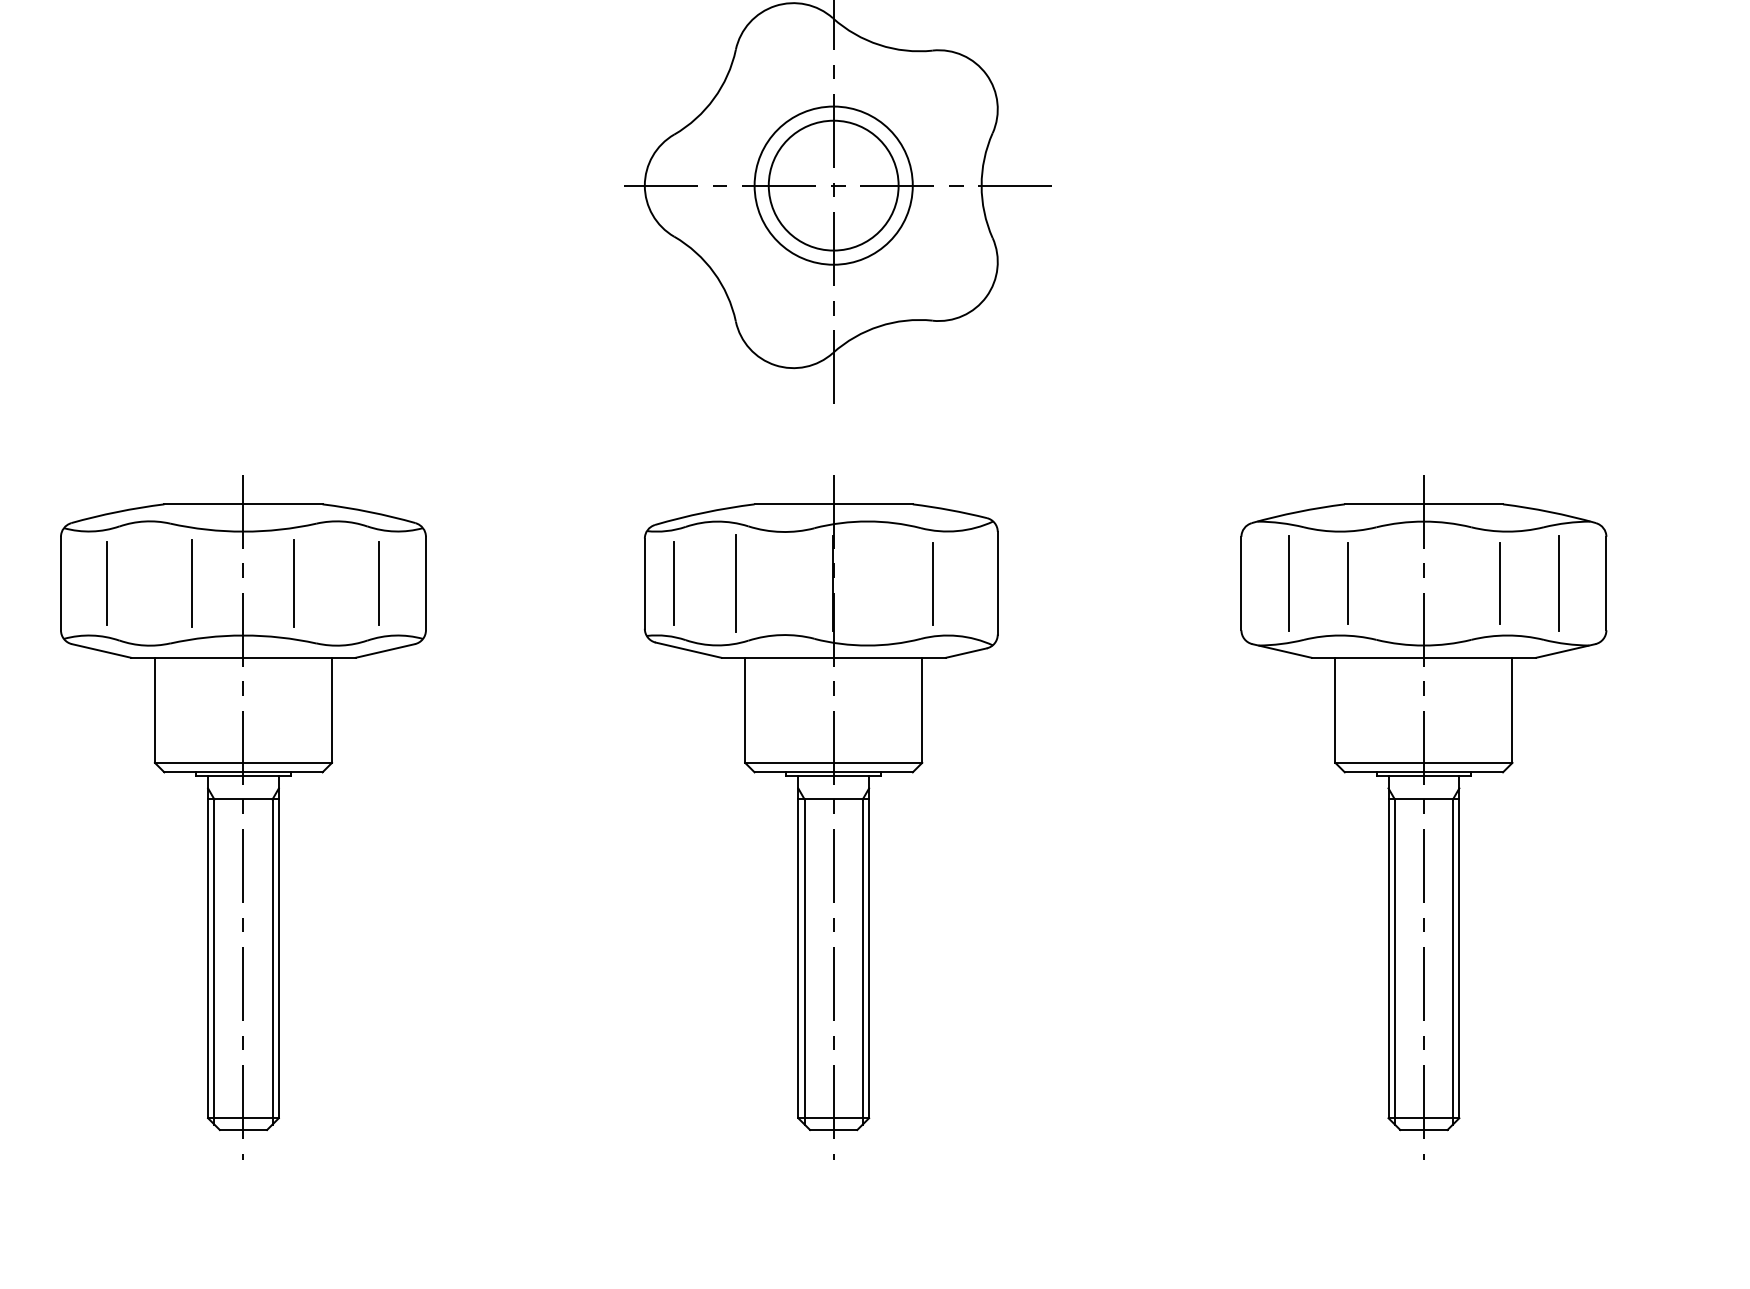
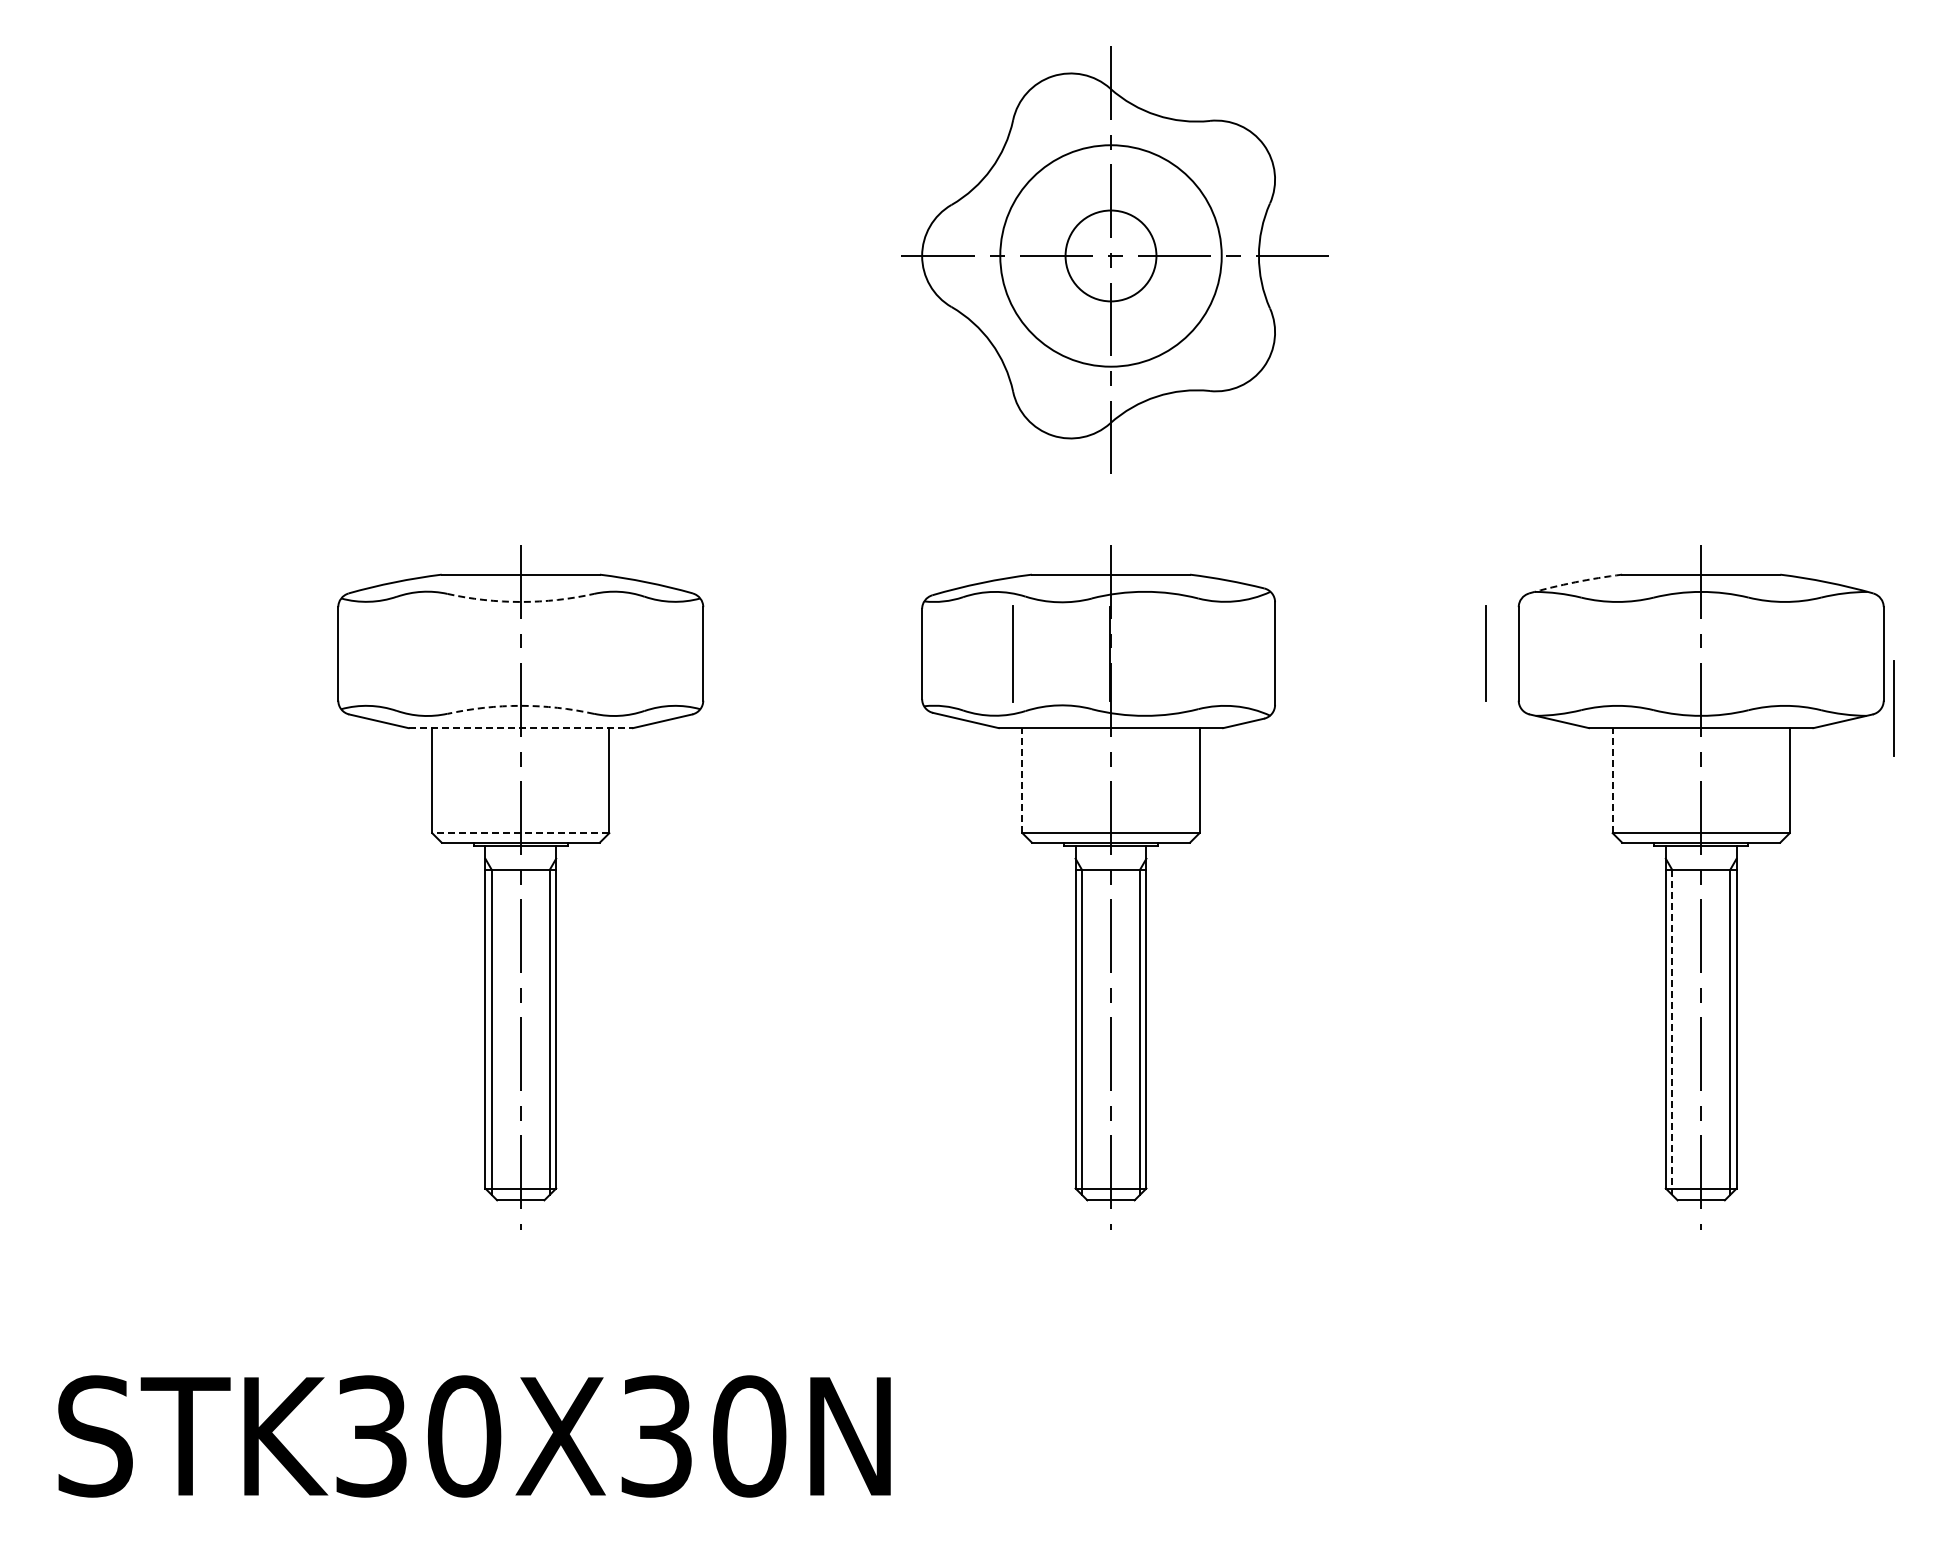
circle: (833, 185) -> (1110, 255), size x0.7
circle: (833, 185) -> (1110, 255), size x1.4
arc: (1298, 512) -> (1575, 582), solid -> dashed
arc: (243, 531) -> (520, 601), solid -> dashed
line: (107, 583) -> (384, 653), removed
line: (192, 583) -> (469, 653), removed
line: (294, 583) -> (571, 653), removed
line: (379, 583) -> (656, 653), removed
line: (674, 583) -> (951, 653), removed
line: (932, 583) -> (1209, 653), removed
line: (1288, 583) -> (1485, 653), moved
line: (1347, 583) -> (1624, 653), removed
line: (1500, 583) -> (1777, 653), removed
line: (1559, 583) -> (1893, 708), moved
arc: (243, 635) -> (520, 705), solid -> dashed
line: (244, 658) -> (521, 728), solid -> dashed
line: (745, 710) -> (1022, 780), solid -> dashed
line: (1335, 710) -> (1612, 780), solid -> dashed
line: (243, 763) -> (520, 833), solid -> dashed
line: (1395, 962) -> (1672, 1032), solid -> dashed

